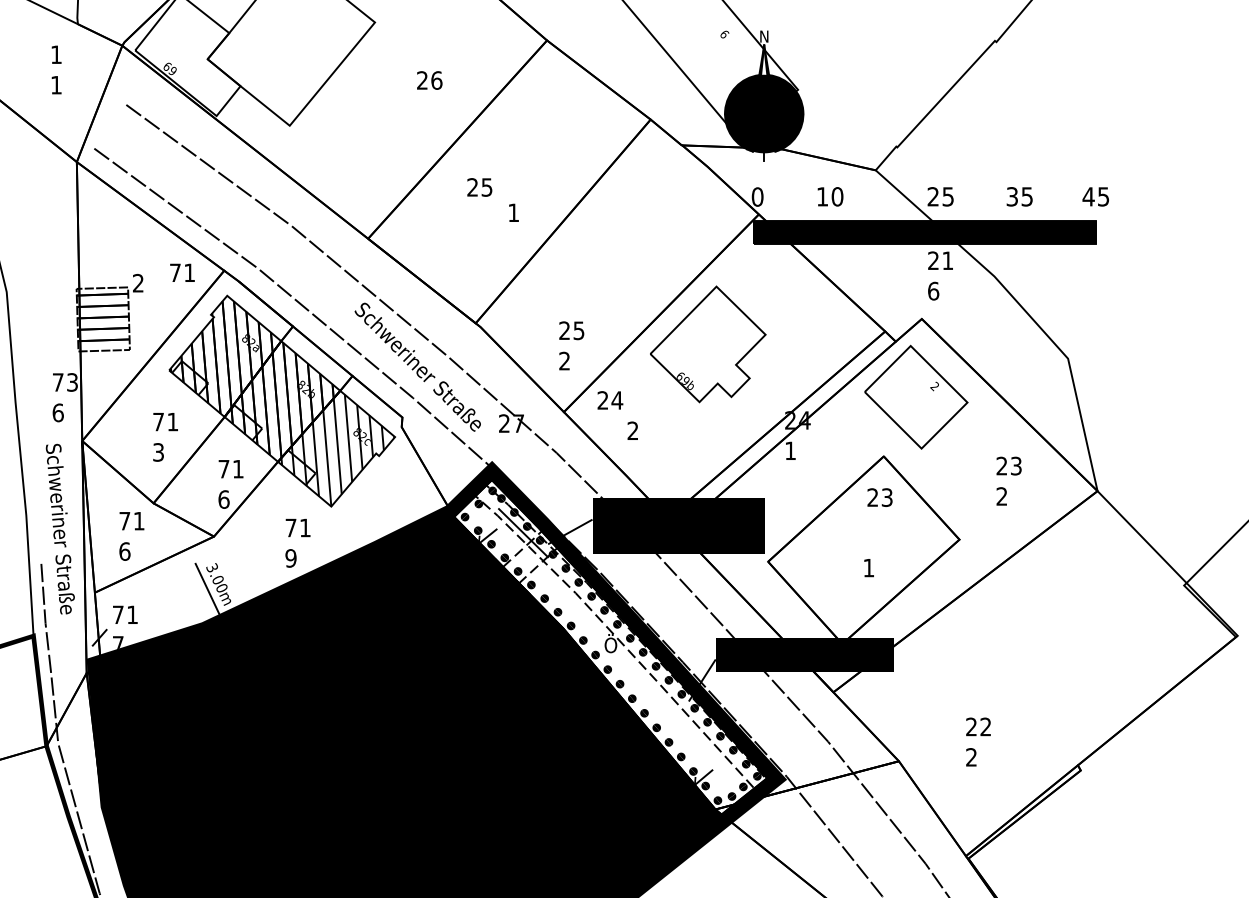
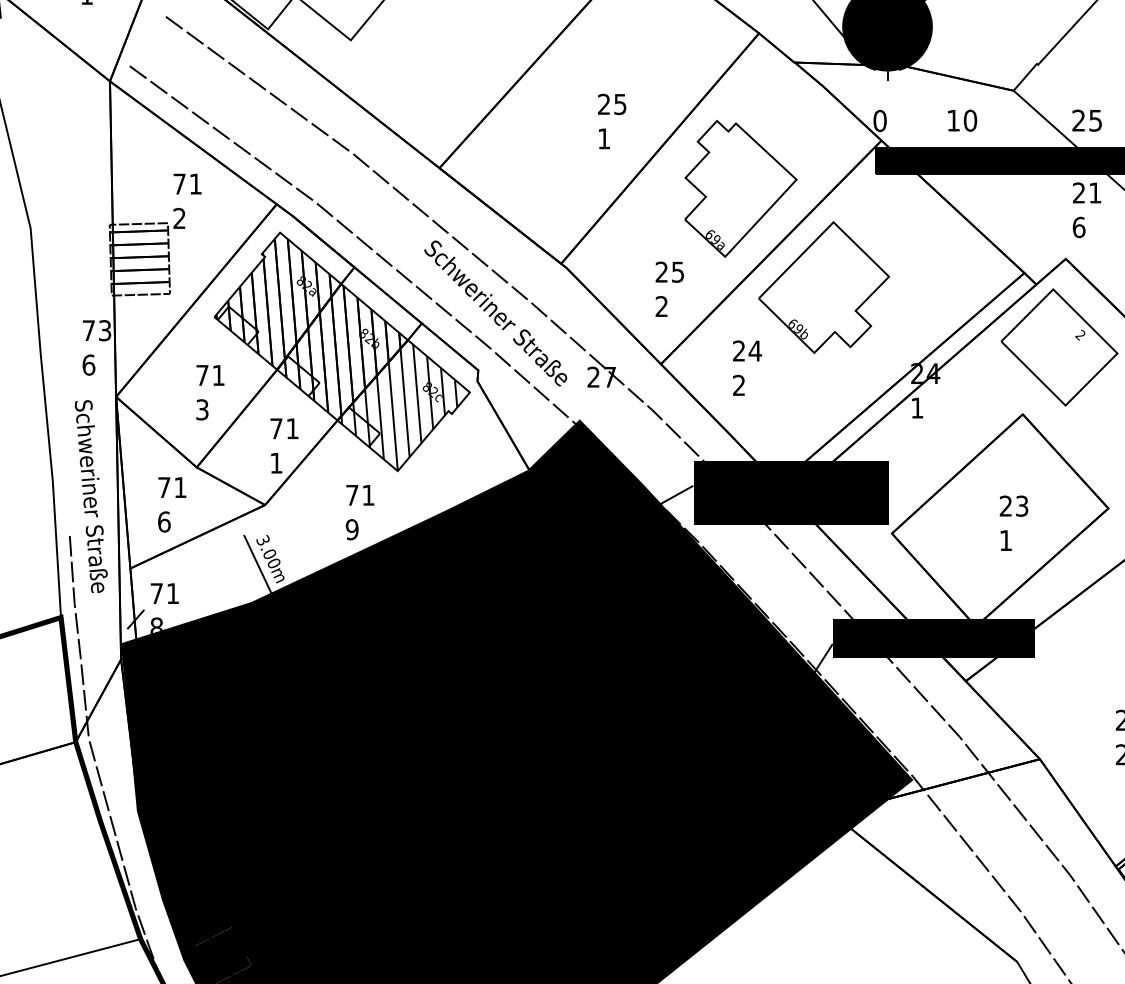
text: (479, 187) -> (611, 104), moved
part: (634, 257) -> (740, 189), added
text: (182, 272) -> (187, 183), moved
text: (610, 400) -> (747, 351), moved
text: (879, 497) -> (1013, 506), moved
text: (223, 499) -> (275, 463), 6 -> 1
text: (117, 643) -> (155, 625), 7 -> 8
fill: (610, 647) -> (713, 630), added

